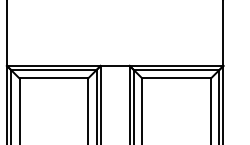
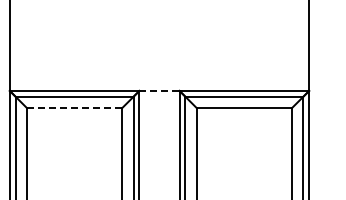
line: (115, 65) -> (159, 90), solid -> dashed
line: (54, 78) -> (75, 108), solid -> dashed

